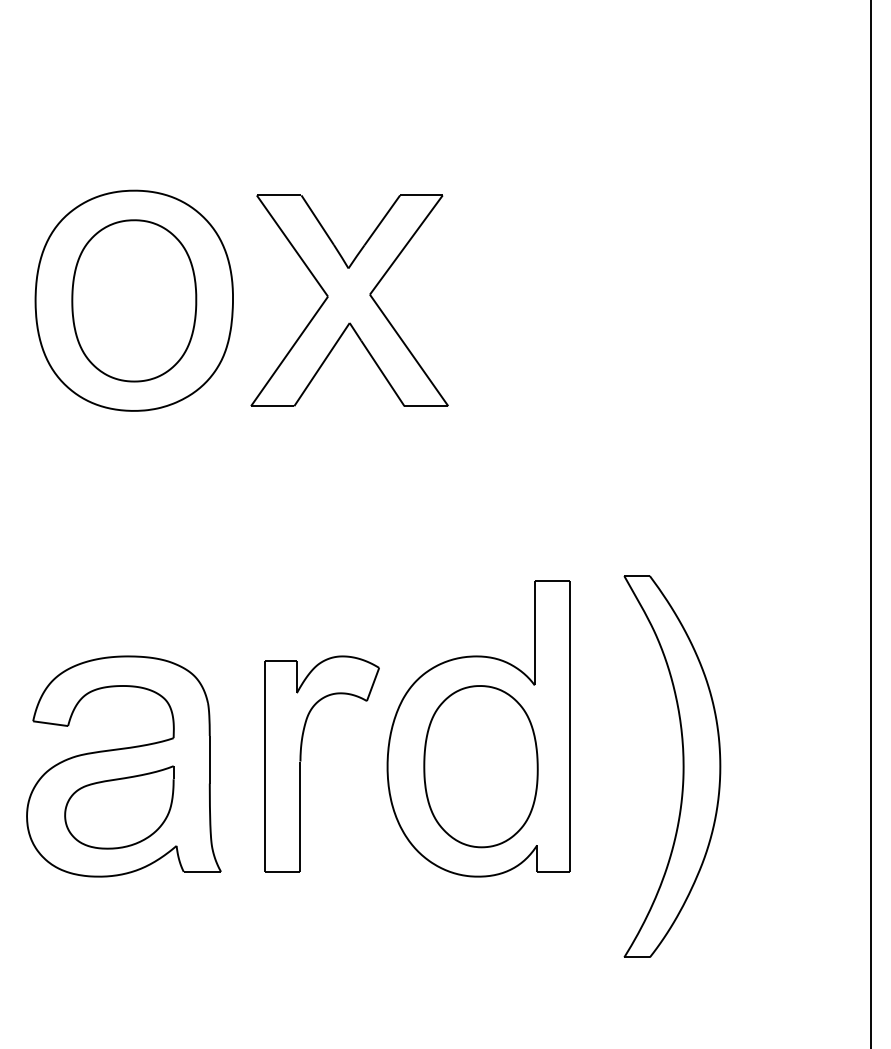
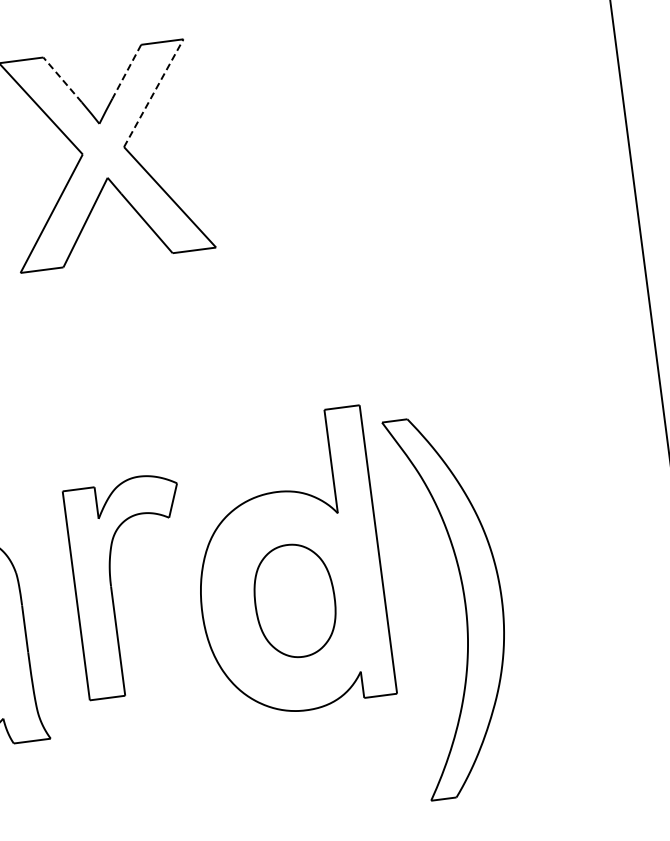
line: (317, 220) -> (62, 80), solid -> dashed
line: (382, 220) -> (126, 71), solid -> dashed
line: (406, 245) -> (153, 93), solid -> dashed
part: (301, 761) -> (112, 586), moved
part: (480, 766) -> (294, 600), size x0.7
part: (682, 766) -> (464, 603), moved

